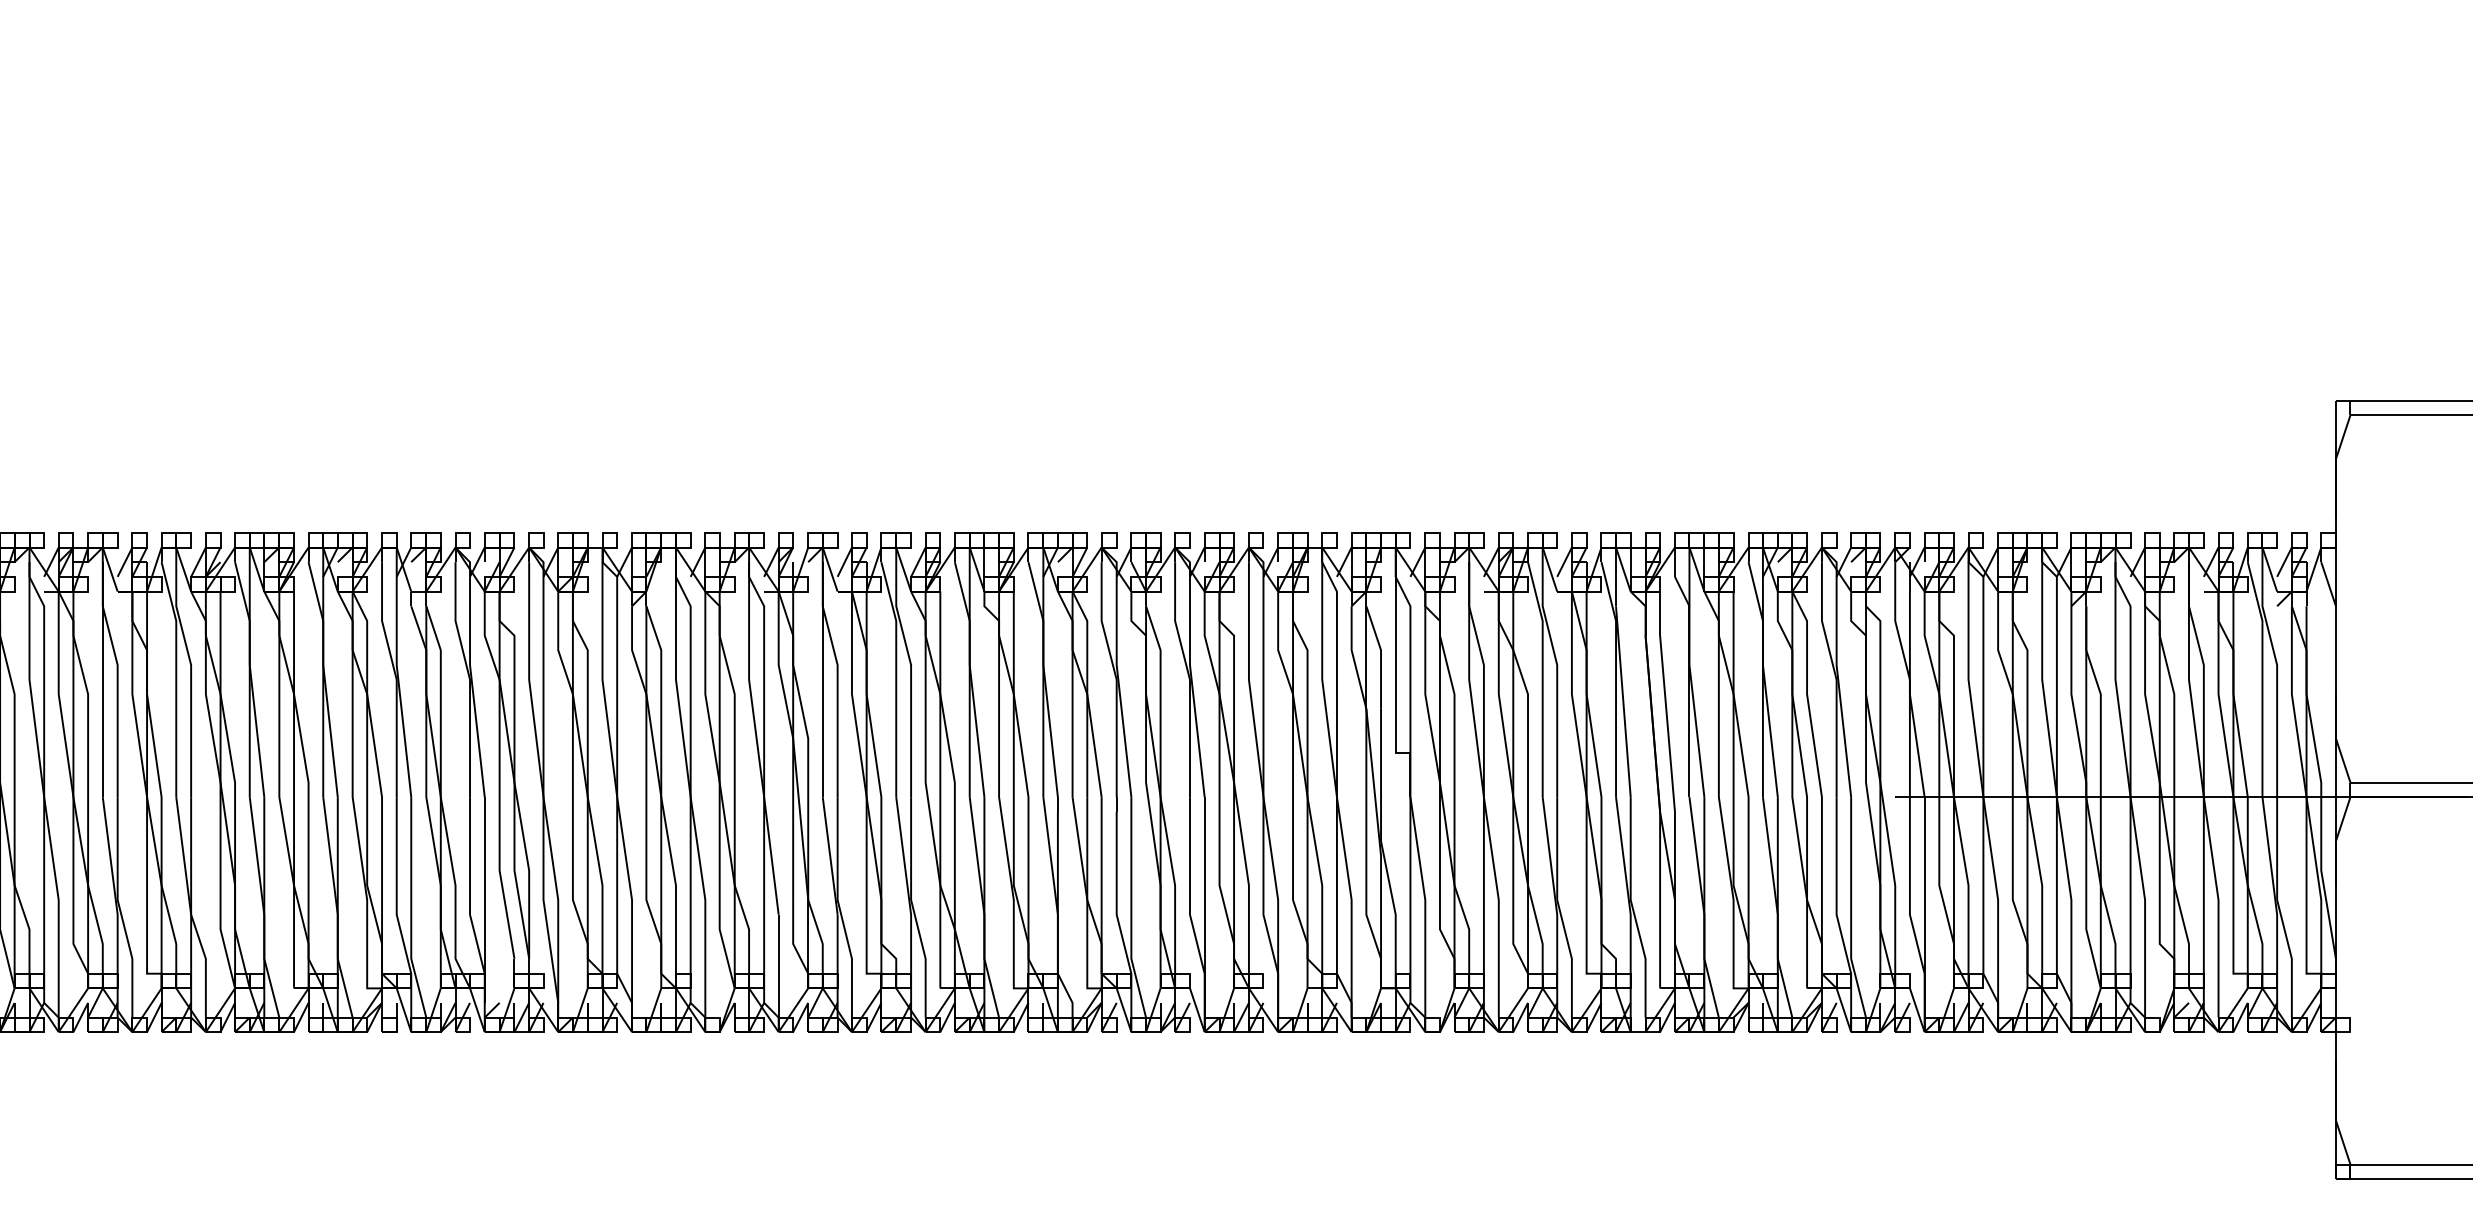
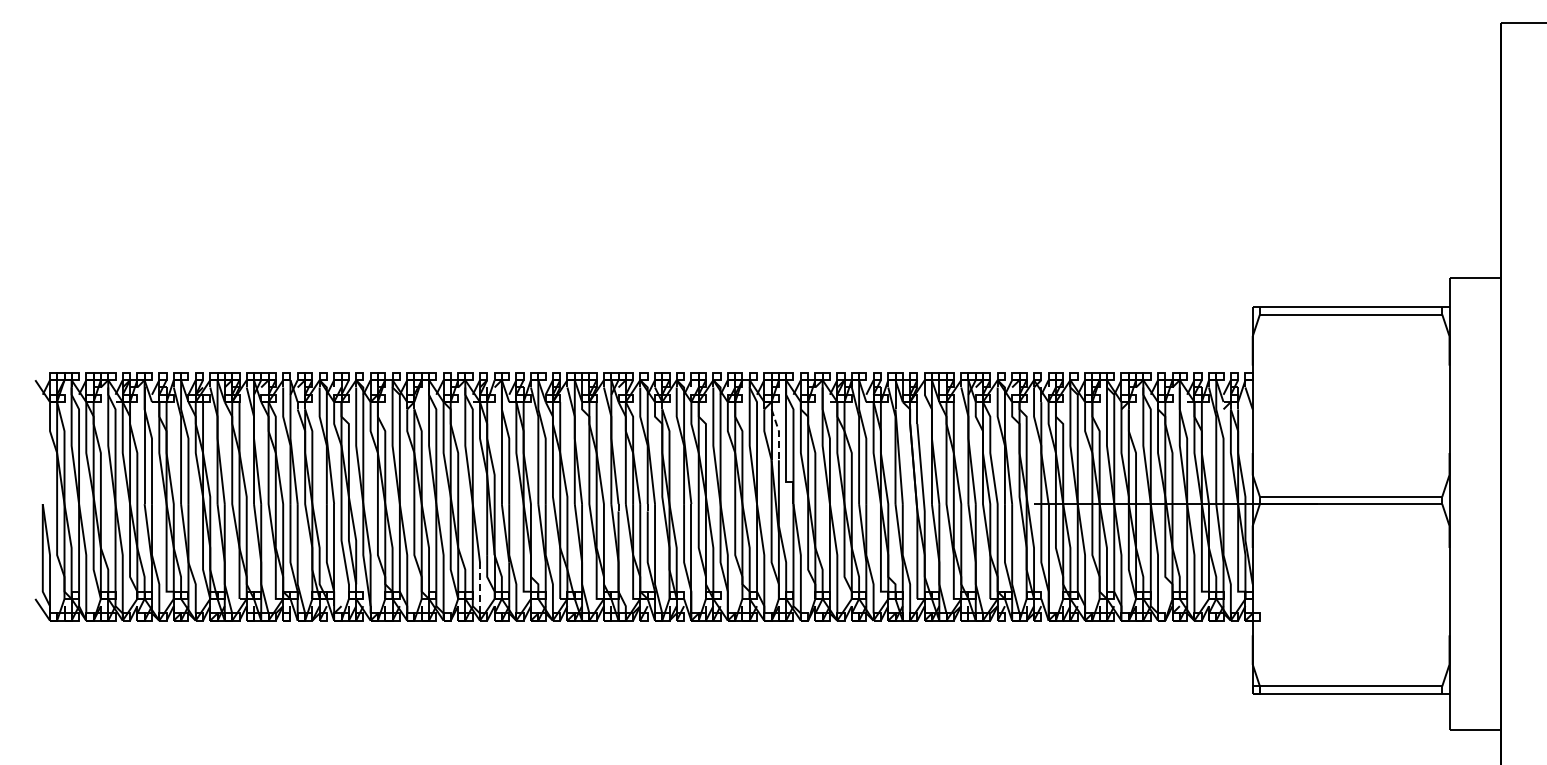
line: (1380, 656) -> (778, 434), solid -> dashed
line: (779, 965) -> (480, 587), solid -> dashed

